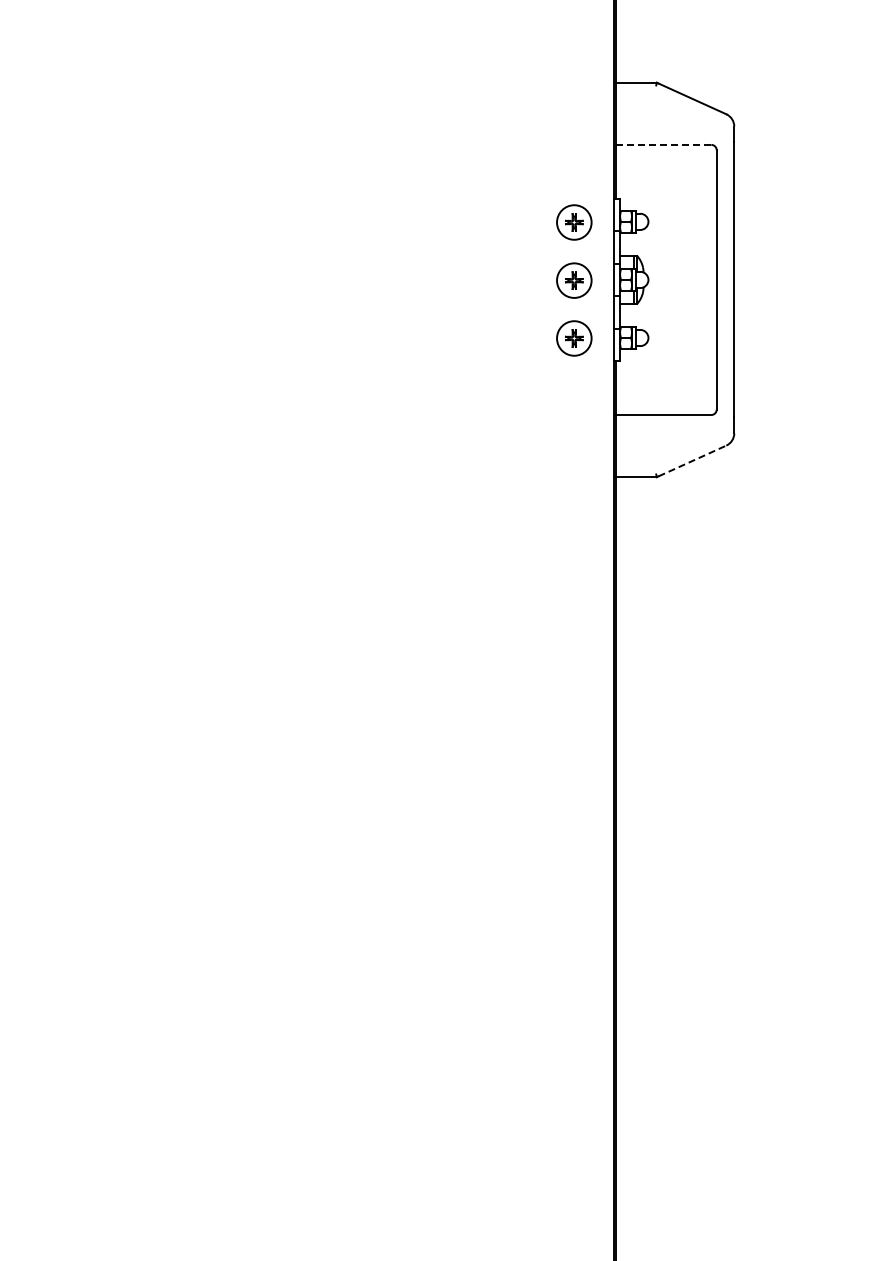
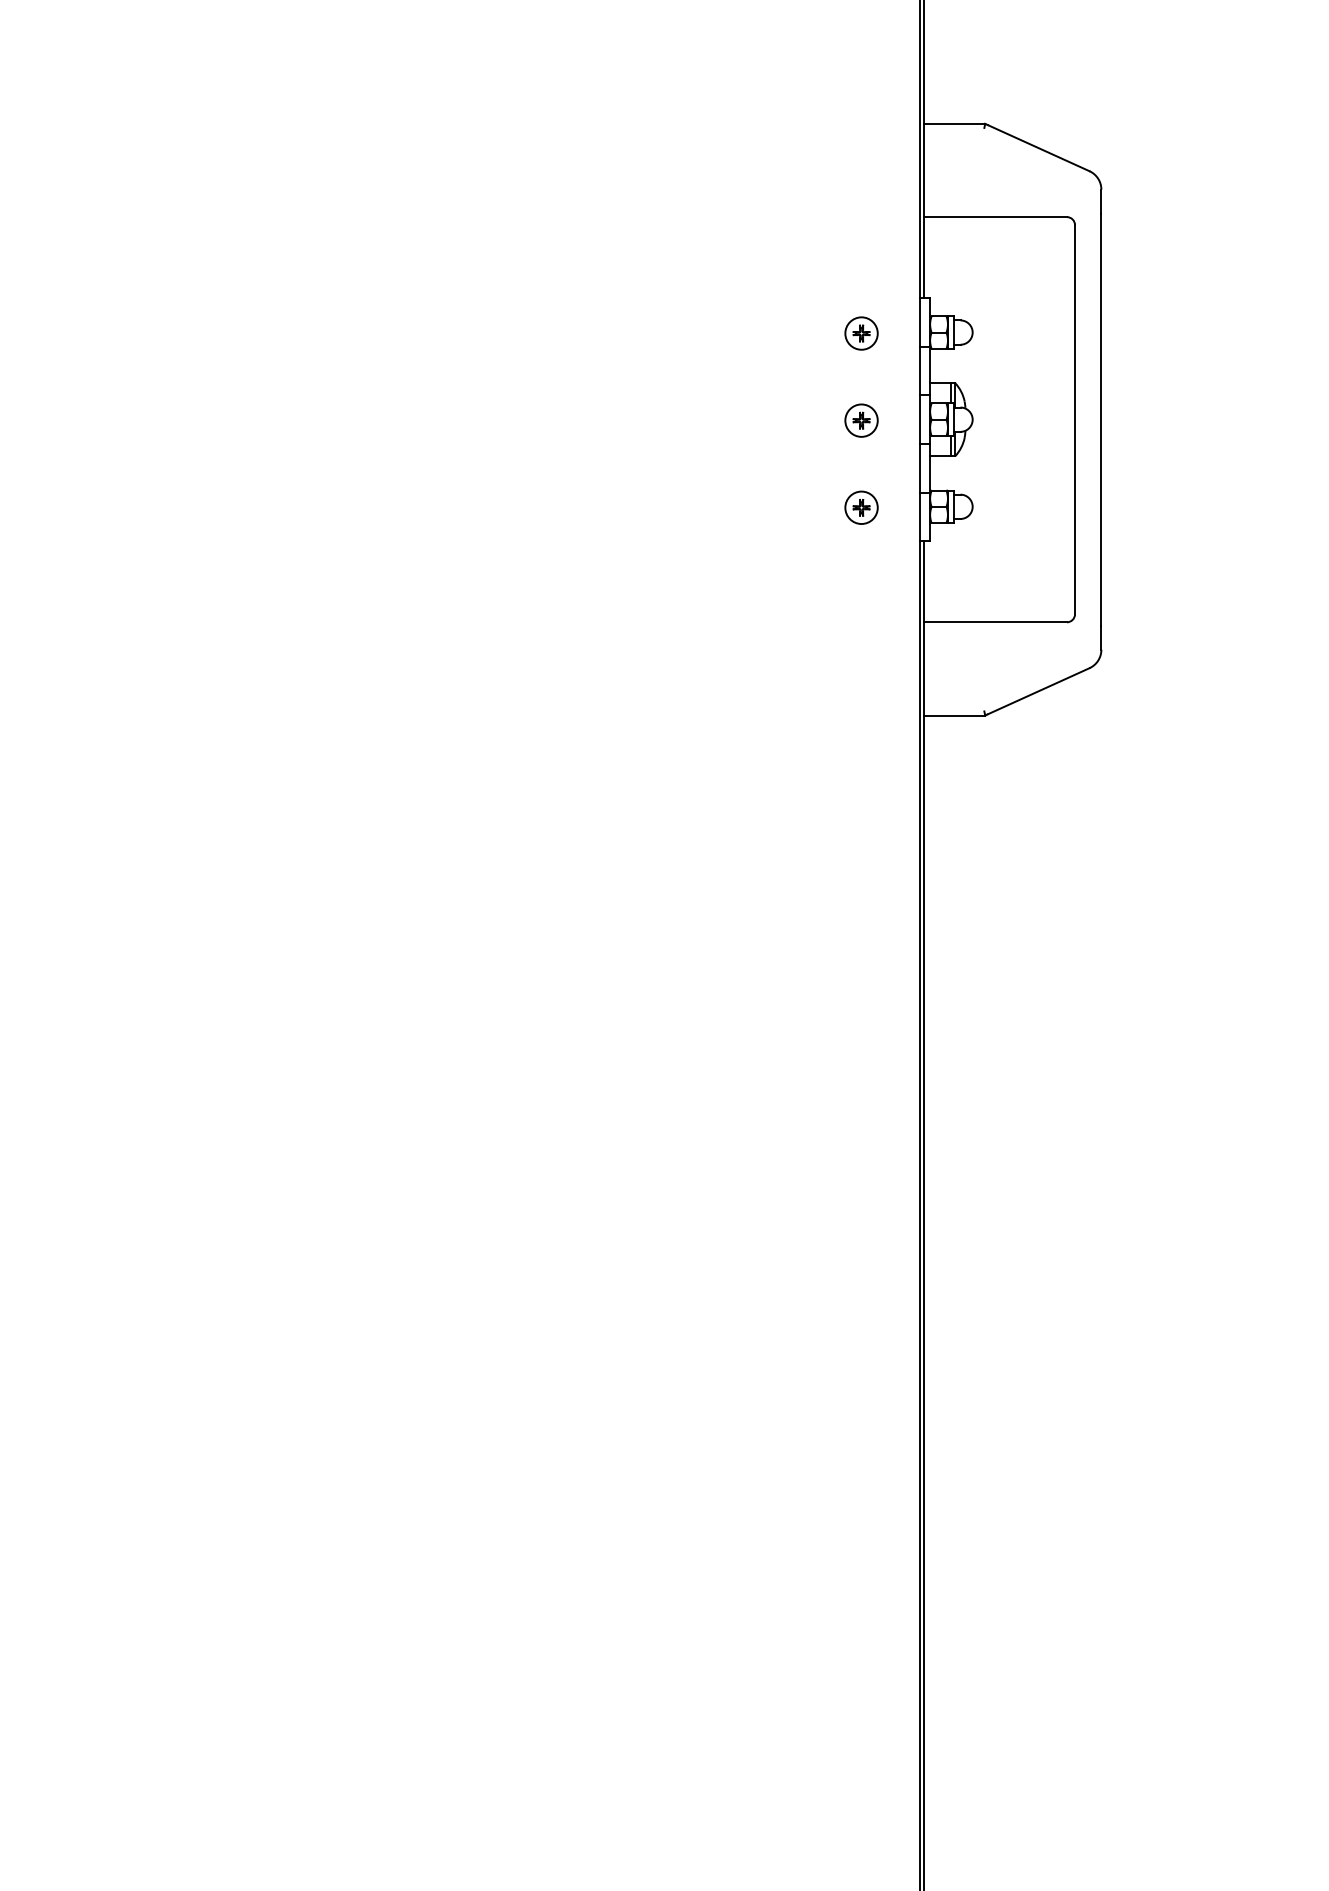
line: (663, 144) -> (995, 216), dashed -> solid
part: (574, 222) -> (861, 333), size x0.62
part: (574, 280) -> (861, 420), size x0.62
part: (574, 338) -> (861, 507), size x0.62
line: (692, 460) -> (1038, 690), dashed -> solid

